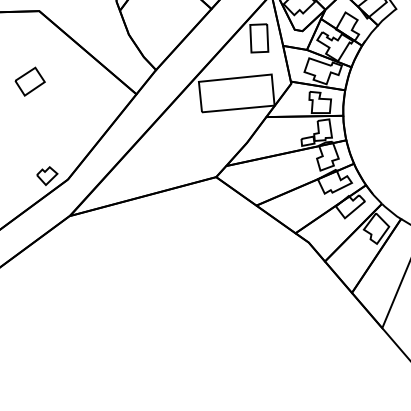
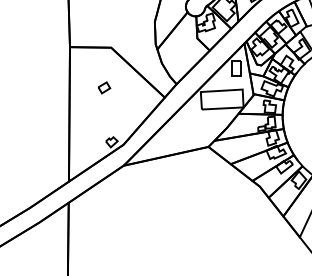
part: (30, 81) -> (104, 87), size x0.7

